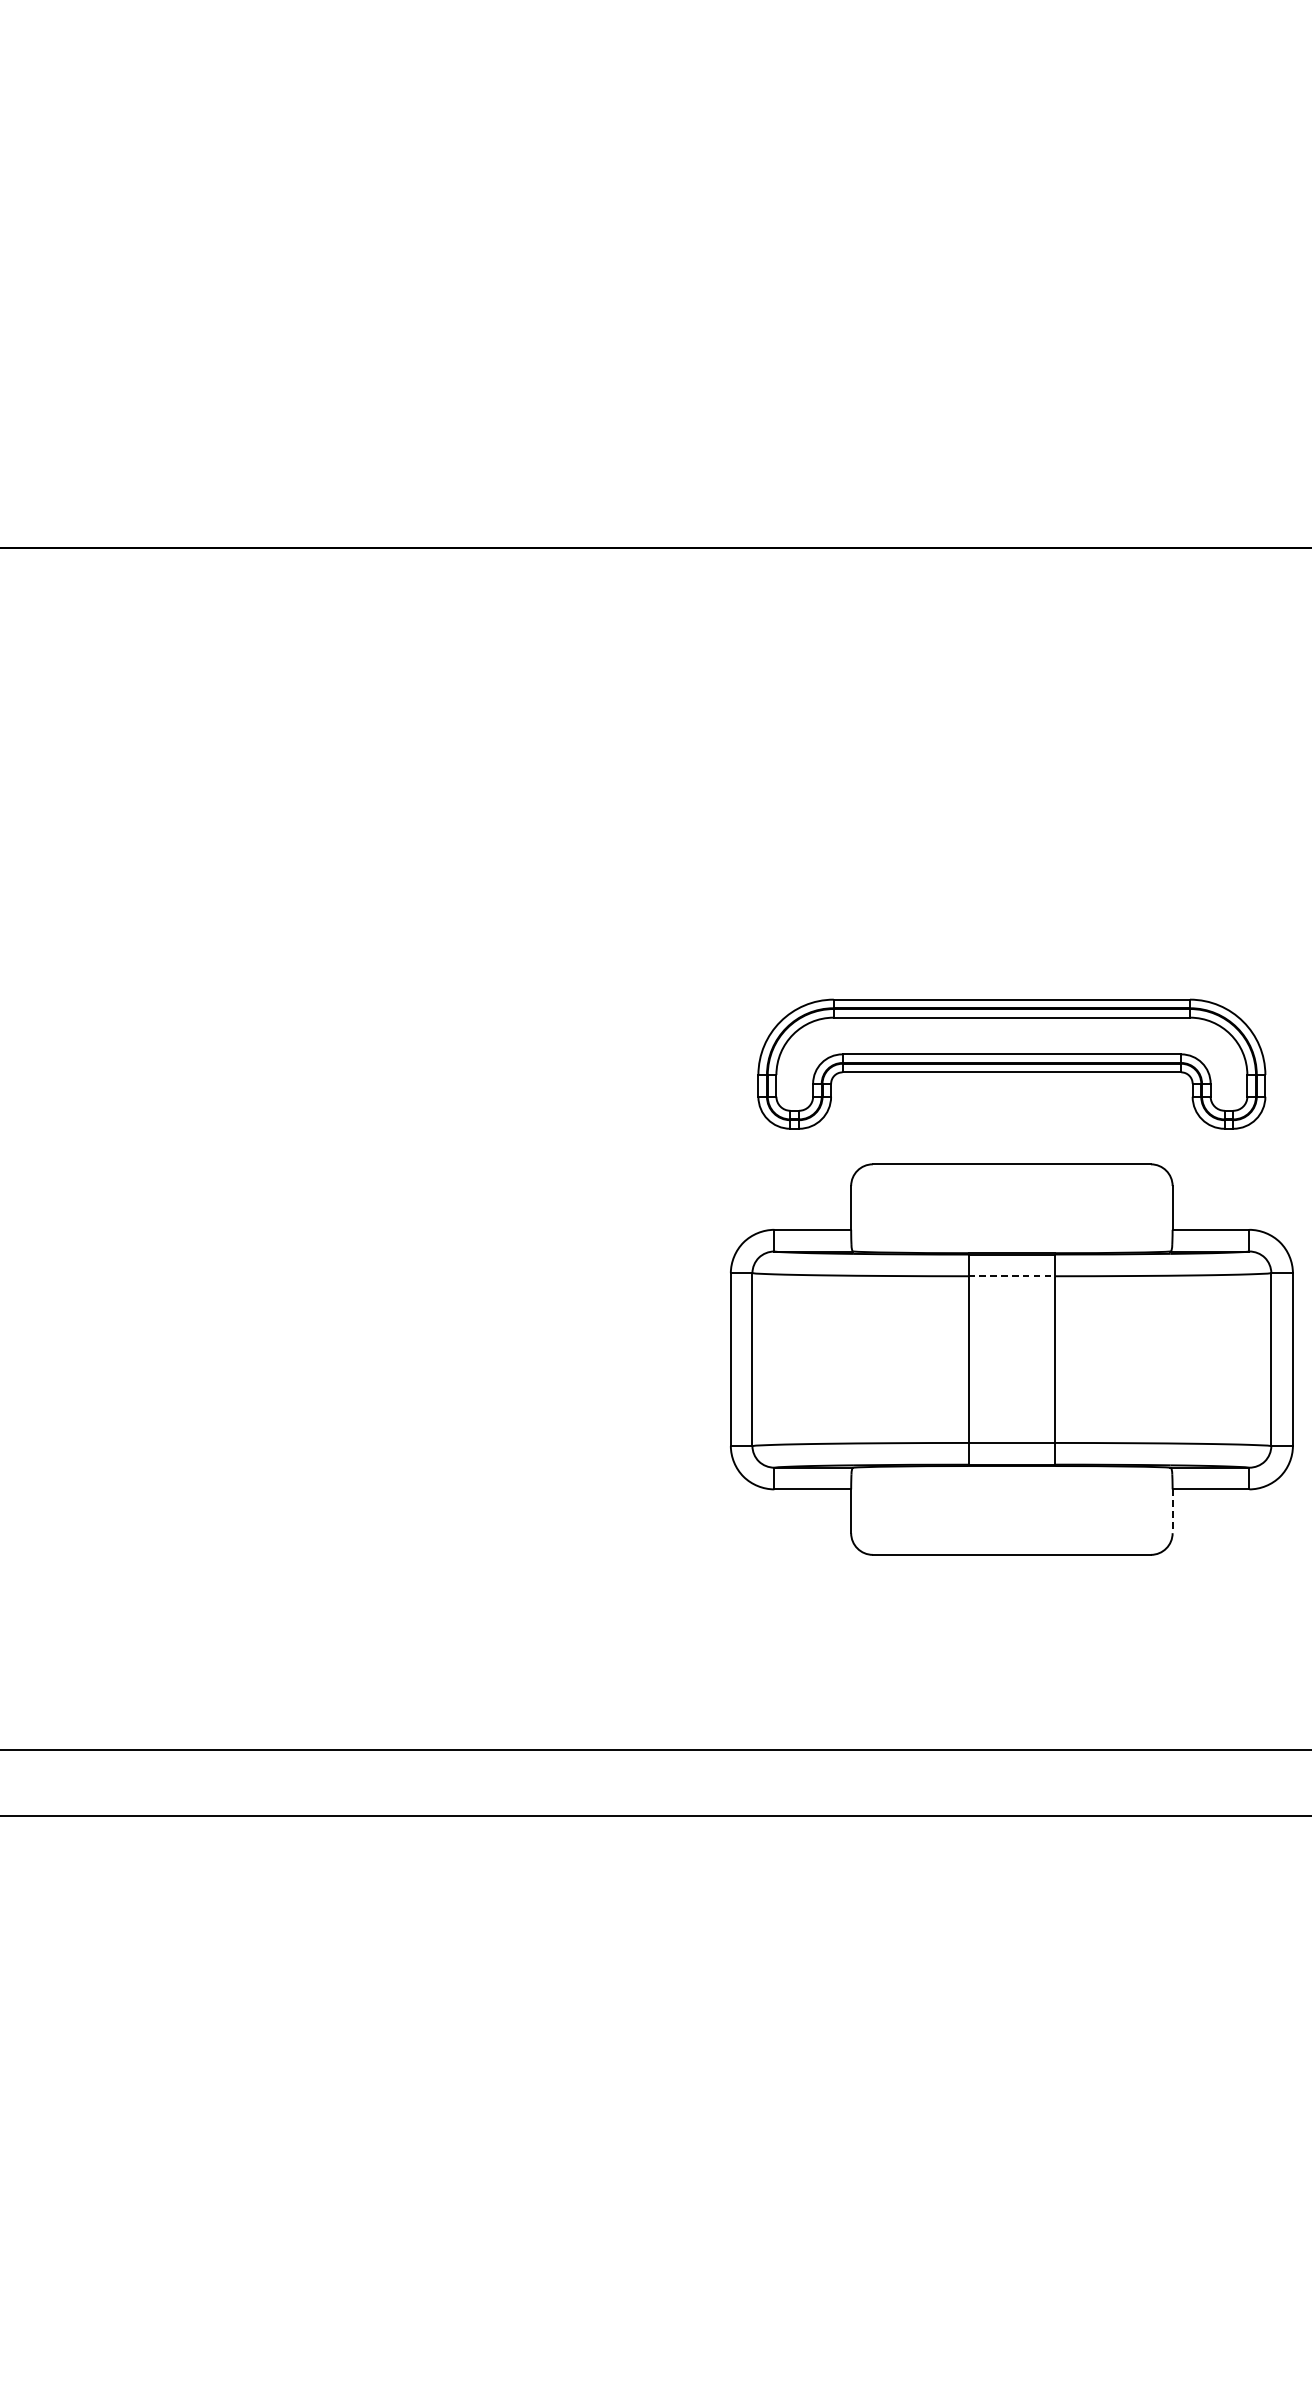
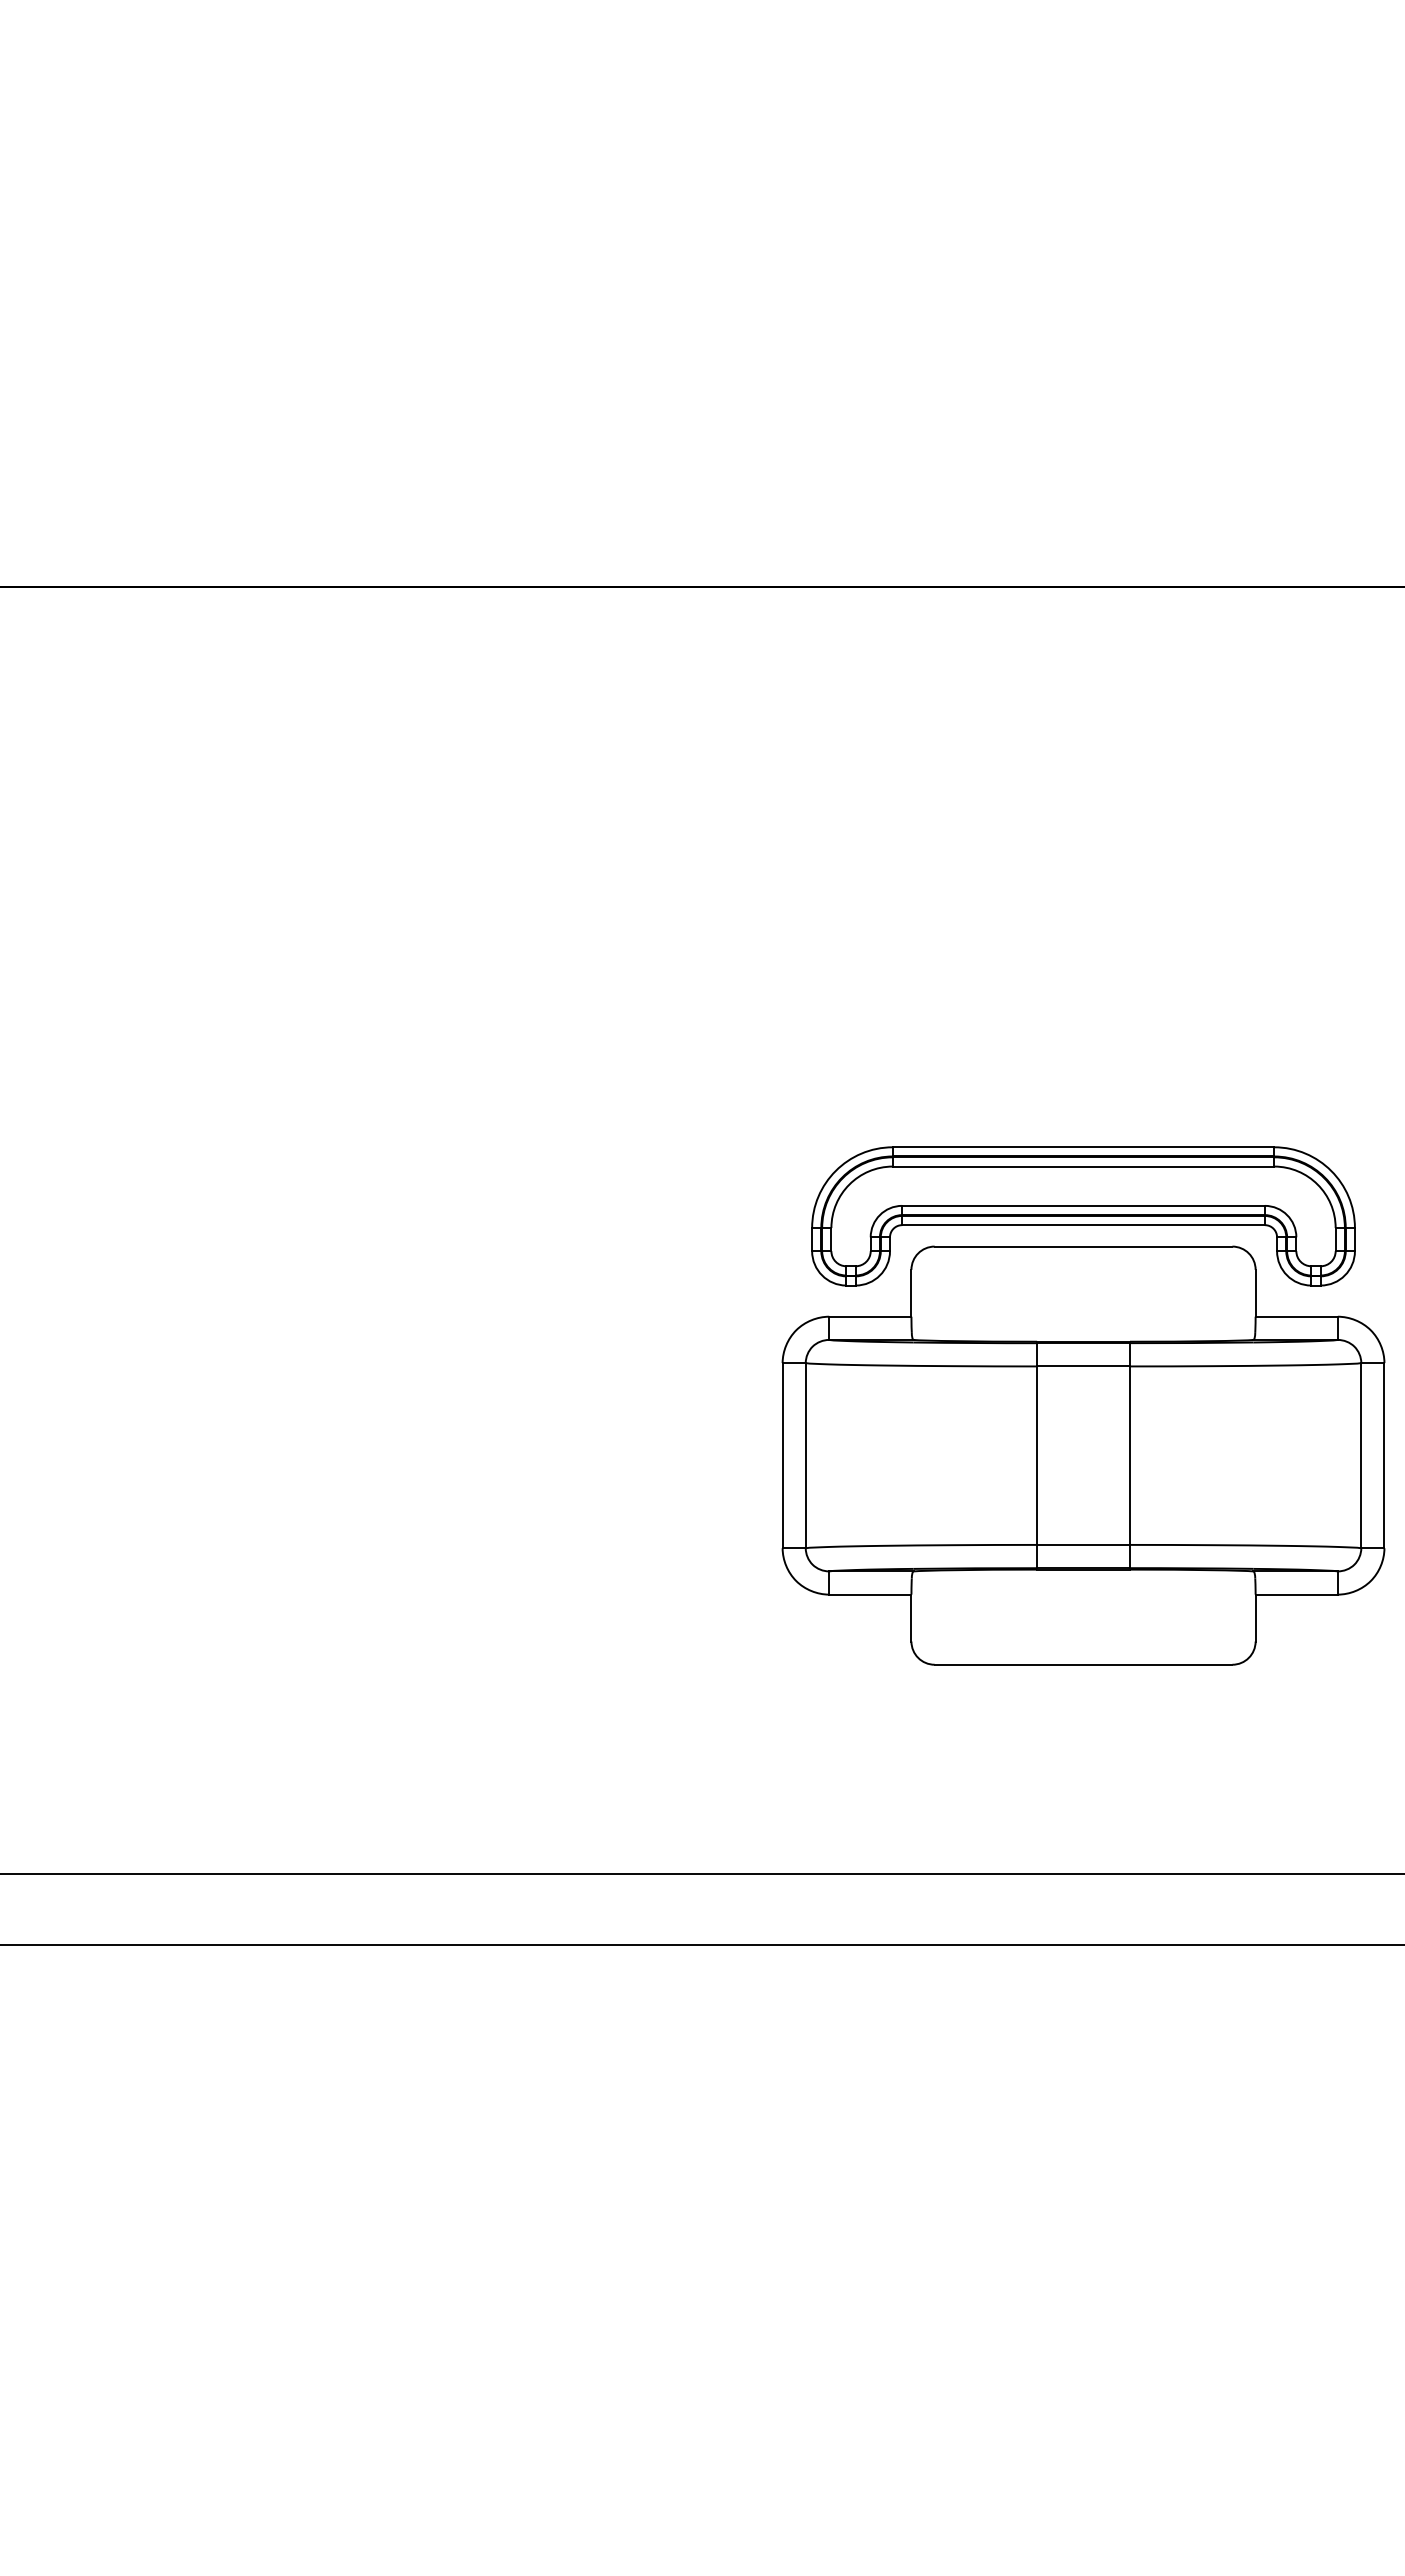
part: (1011, 1064) -> (1083, 1216), moved
line: (1012, 1276) -> (1084, 1366), dashed -> solid
line: (1172, 1511) -> (1255, 1618), dashed -> solid

